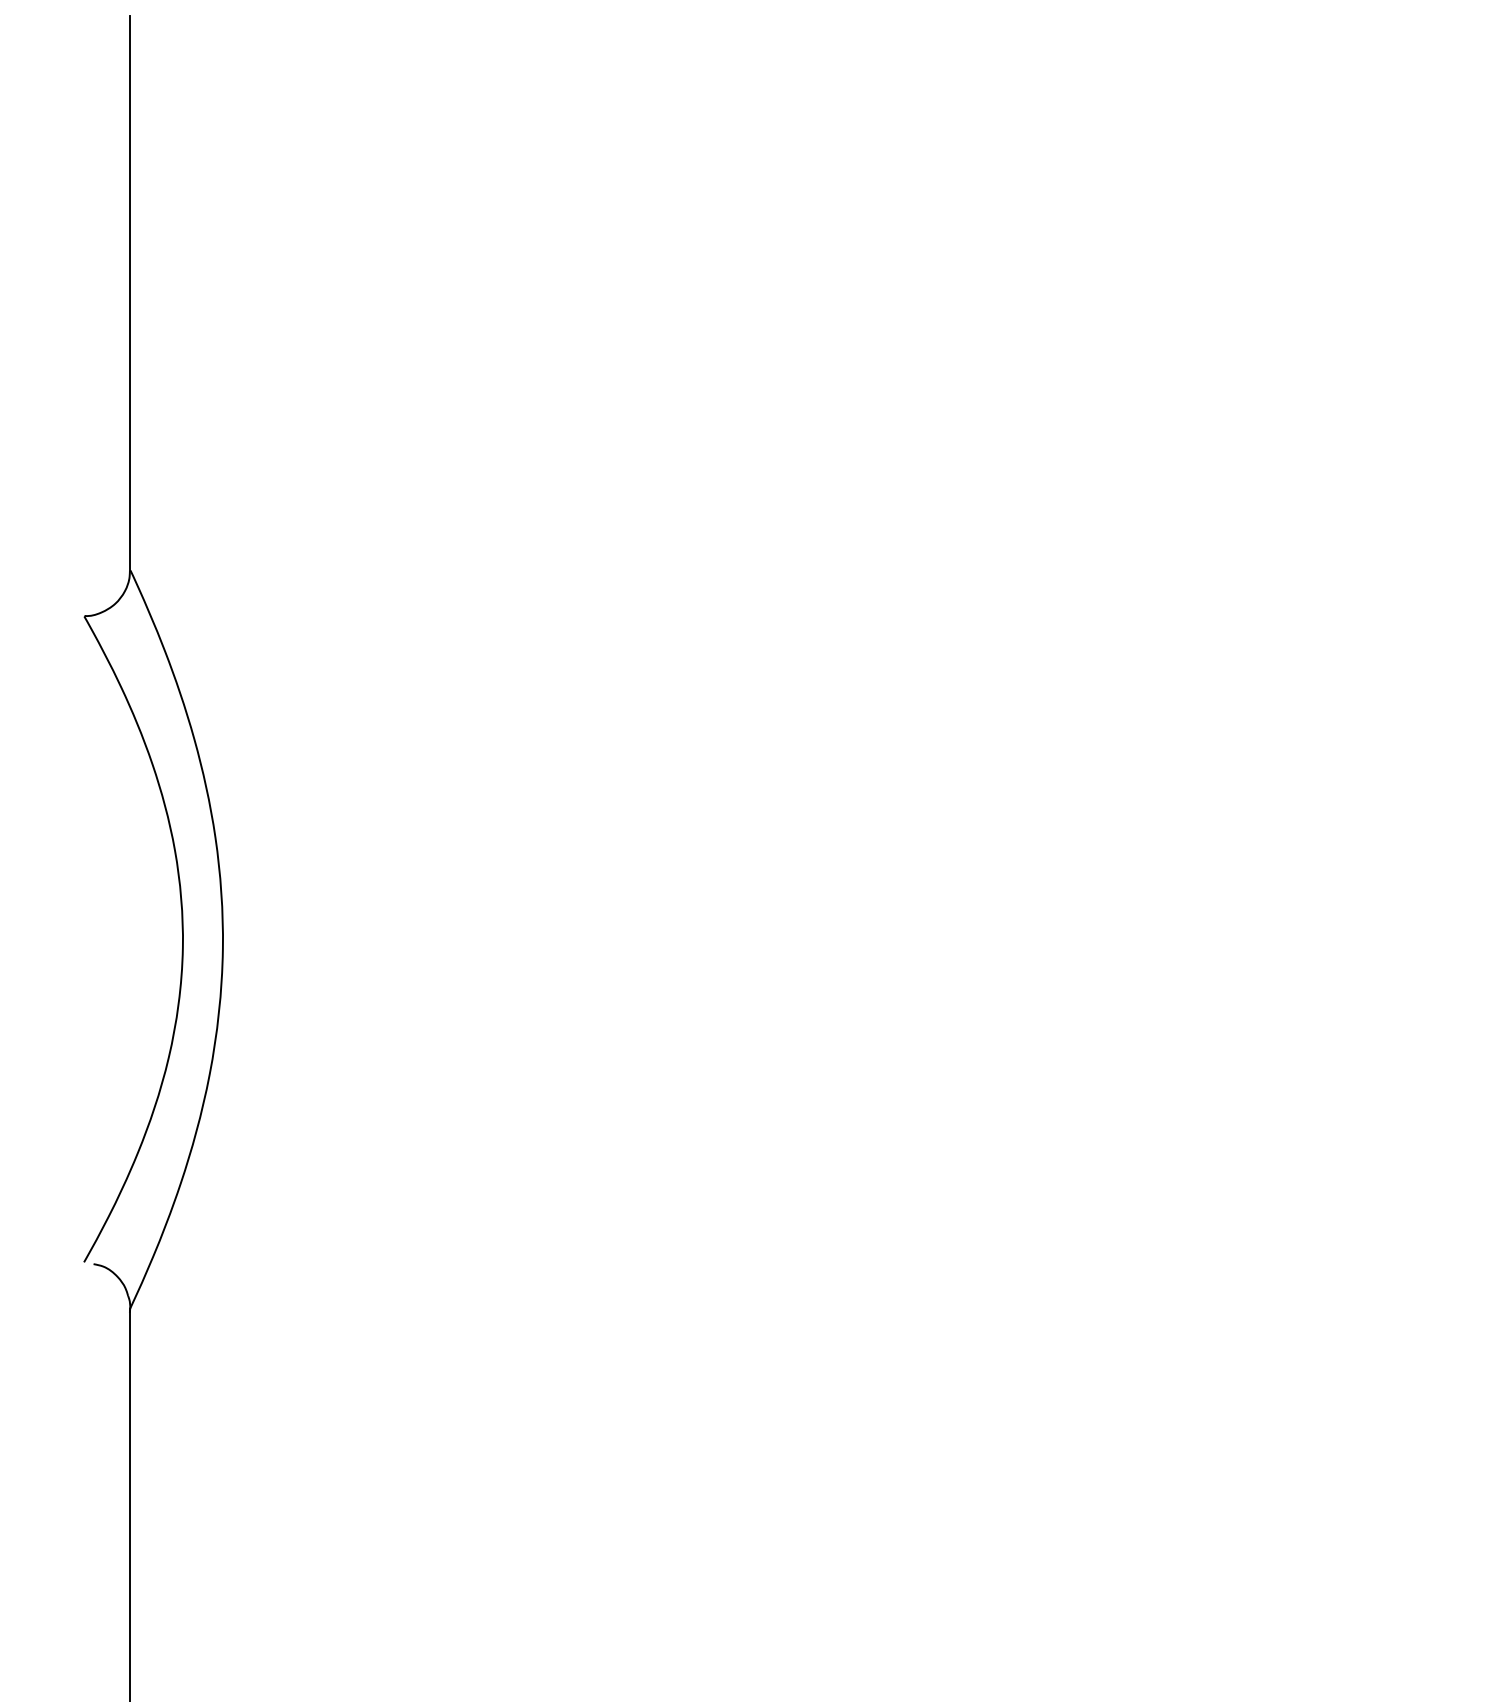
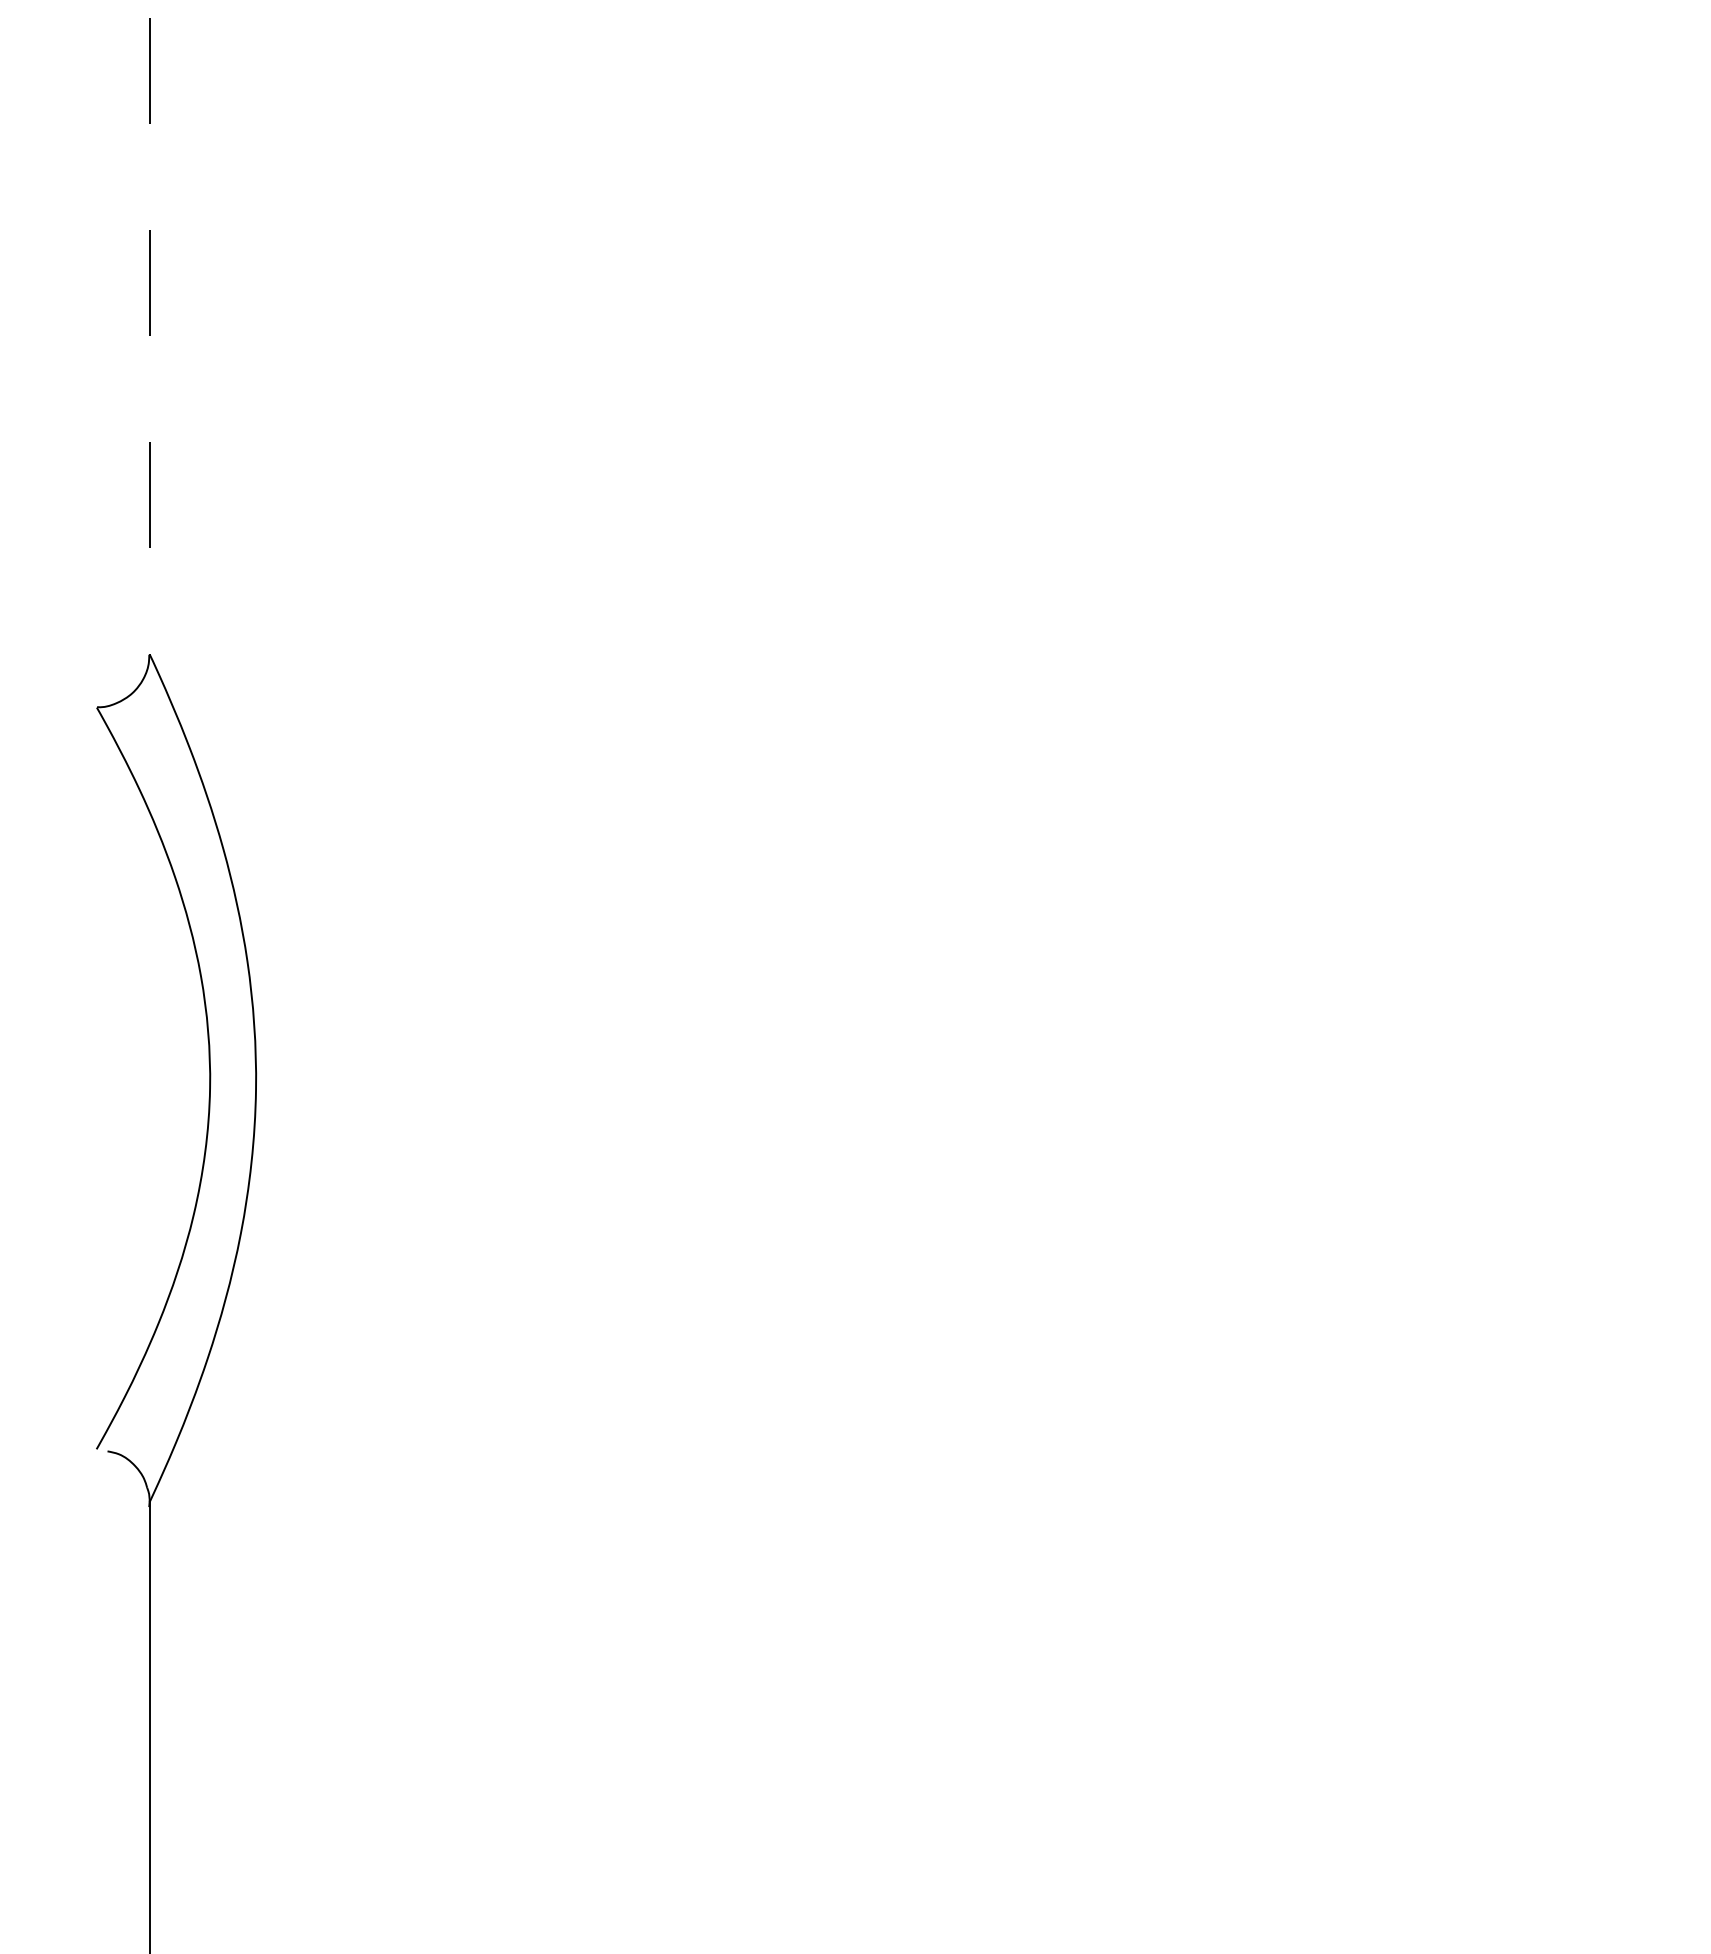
line: (130, 293) -> (149, 336), solid -> dashed

